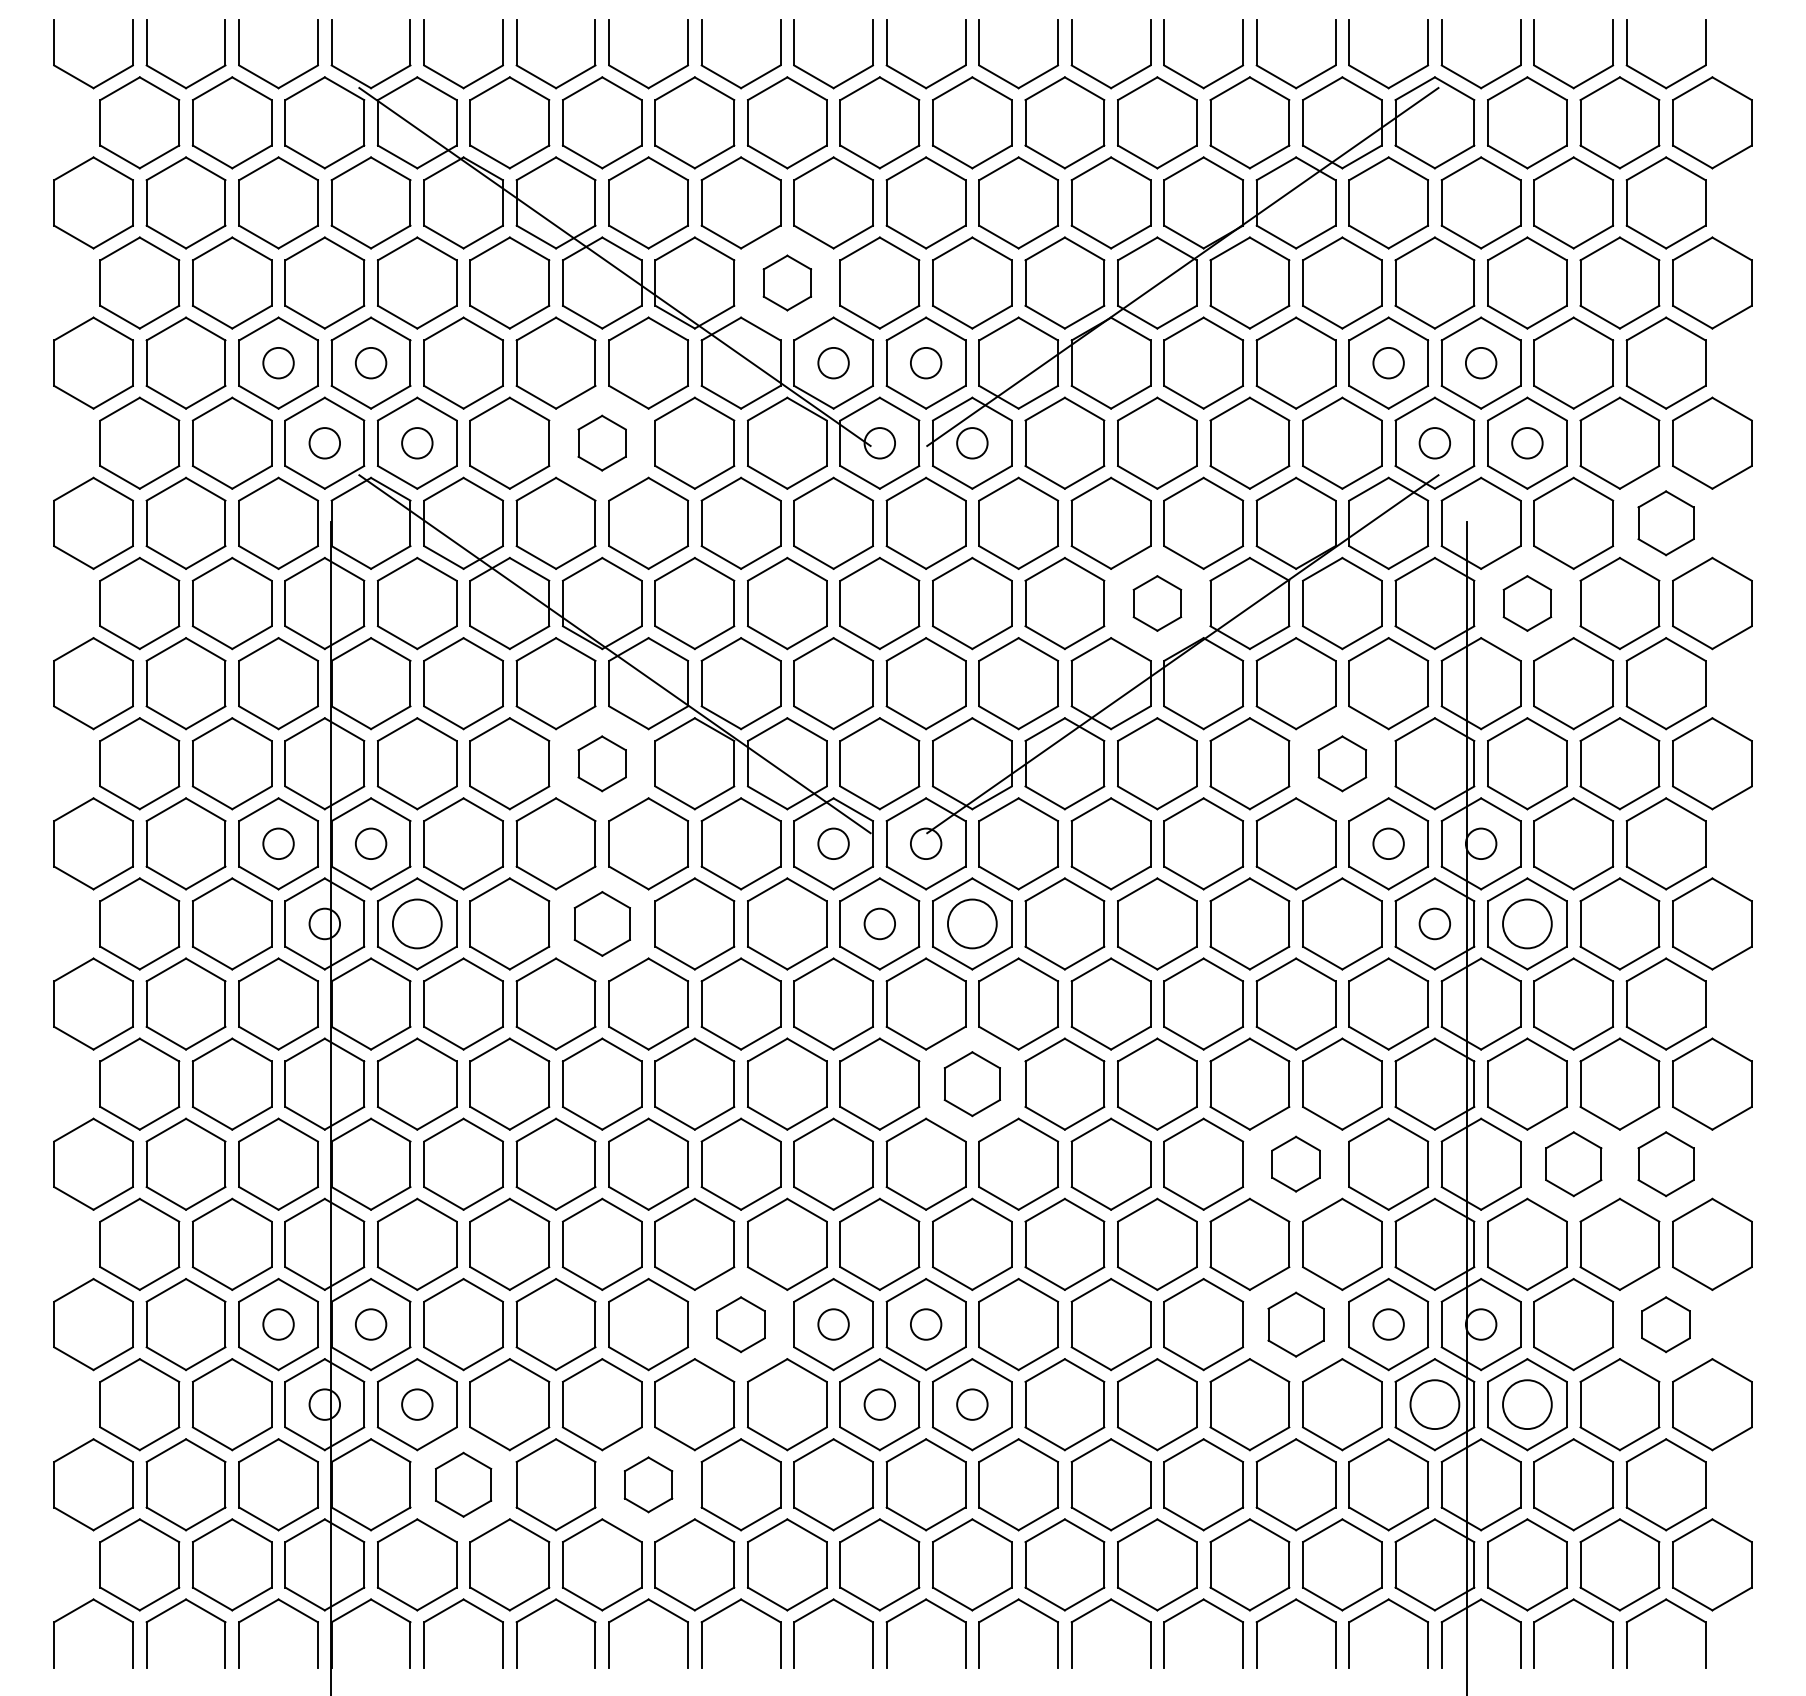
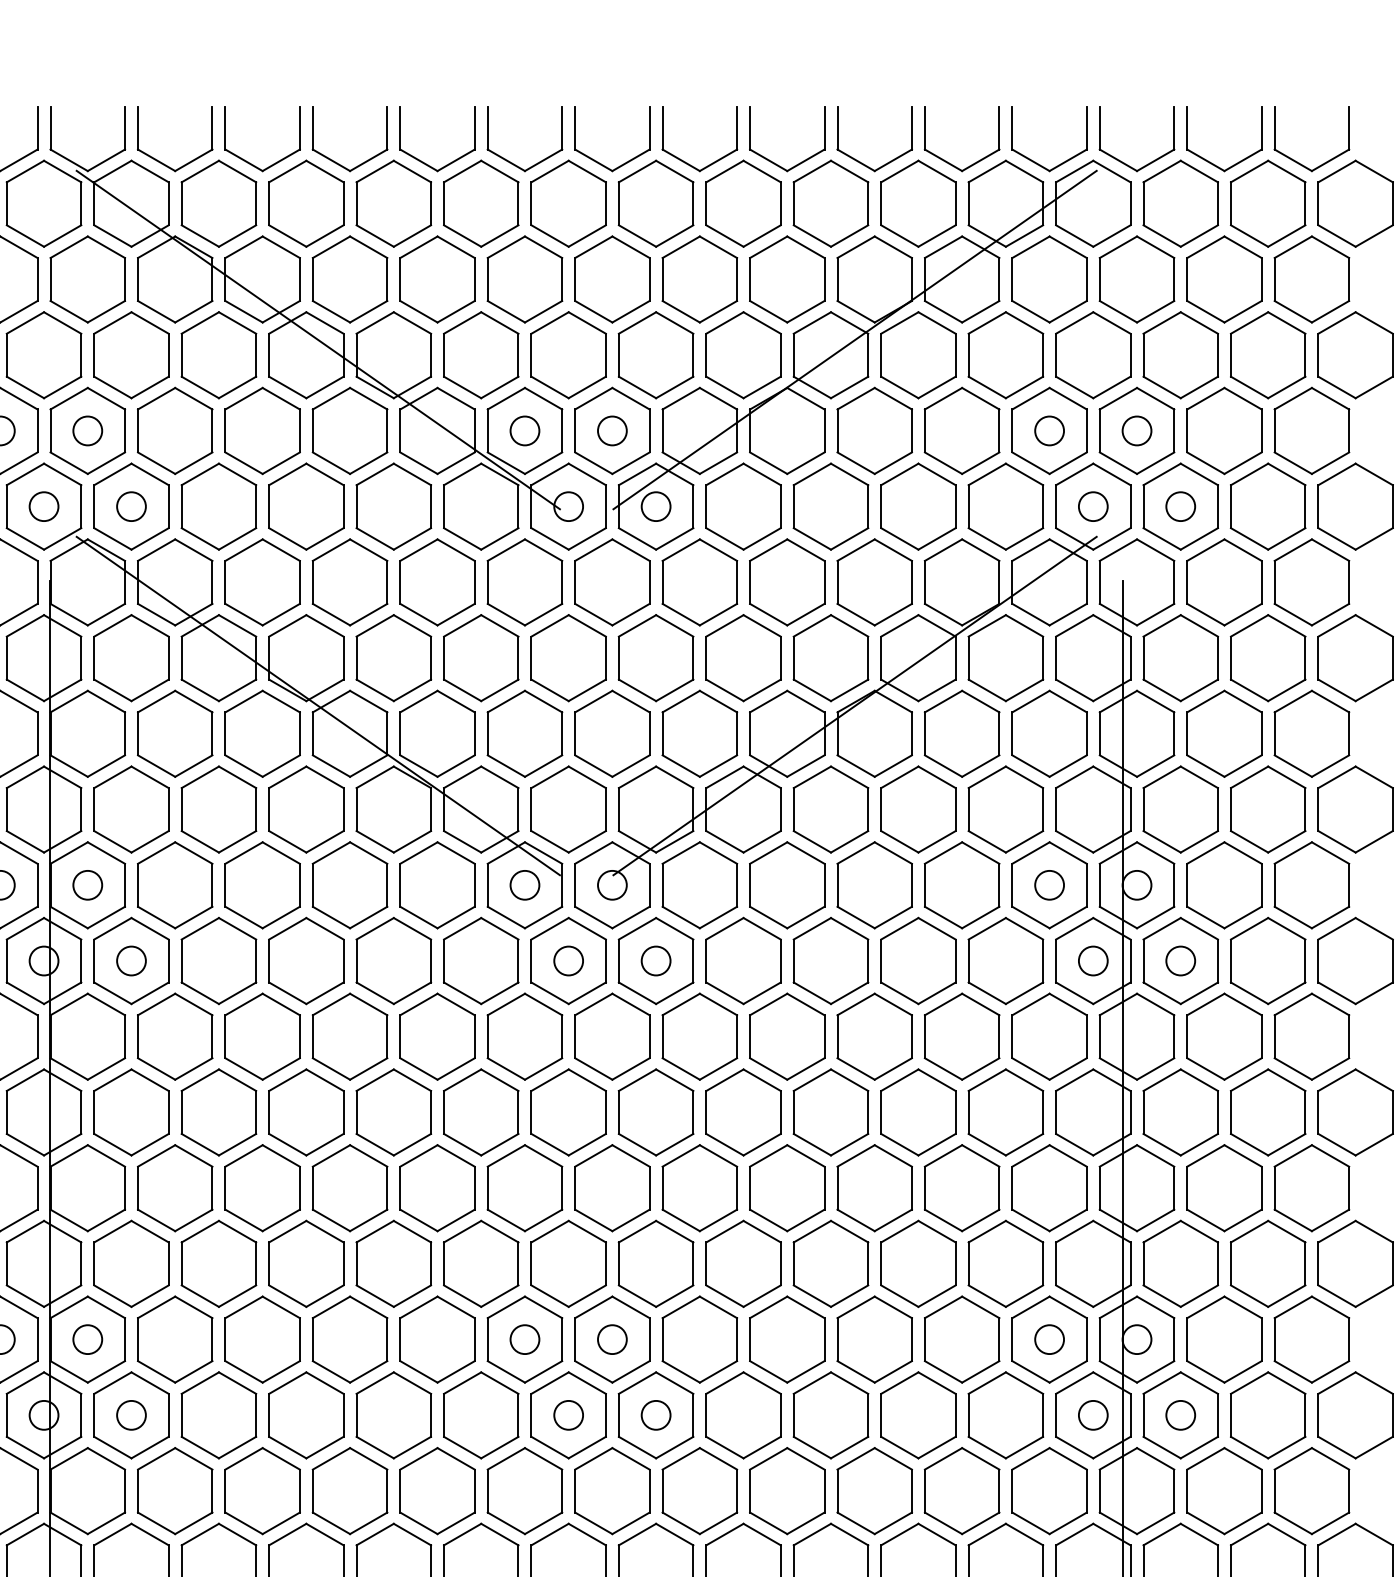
part: (787, 282) -> (481, 354), size x1.67
part: (601, 442) -> (305, 505), size x1.67
part: (1665, 522) -> (1311, 581), size x1.43
part: (1157, 603) -> (831, 658), size x1.67
part: (1527, 603) -> (1180, 658), size x1.67
part: (601, 763) -> (305, 809), size x1.67
part: (1342, 763) -> (1005, 809), size x1.67
circle: (417, 923) -> (131, 960), size x0.62
part: (602, 923) -> (306, 960), size x1.43
circle: (972, 923) -> (656, 960), size x0.62
circle: (1527, 923) -> (1180, 960), size x0.62
part: (972, 1083) -> (656, 1111), size x1.43
part: (1295, 1163) -> (961, 1187), size x1.67
part: (1573, 1163) -> (1224, 1187), size x1.43
part: (1665, 1163) -> (1311, 1187), size x1.43
part: (740, 1324) -> (436, 1339), size x1.67
part: (1295, 1324) -> (961, 1339), size x1.43
part: (1665, 1324) -> (1311, 1339), size x1.67
circle: (1434, 1404) -> (1092, 1415), size x0.62
circle: (1527, 1404) -> (1180, 1415), size x0.62
part: (463, 1484) -> (175, 1490), size x1.43
part: (648, 1484) -> (350, 1490), size x1.67

